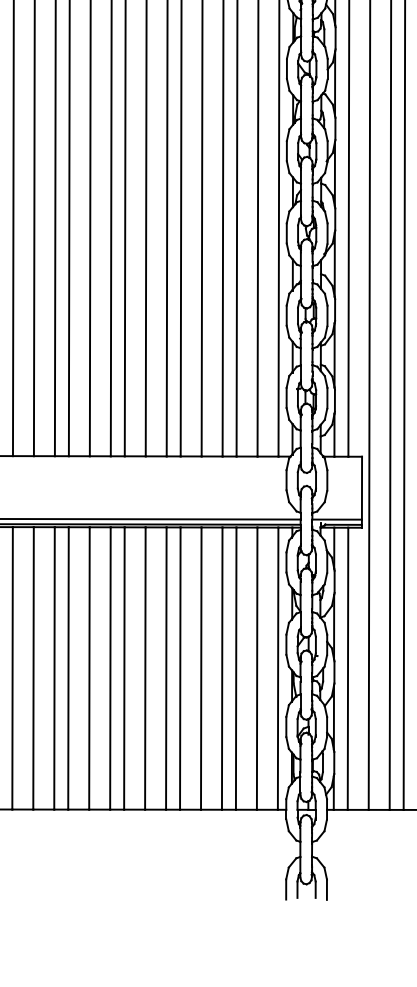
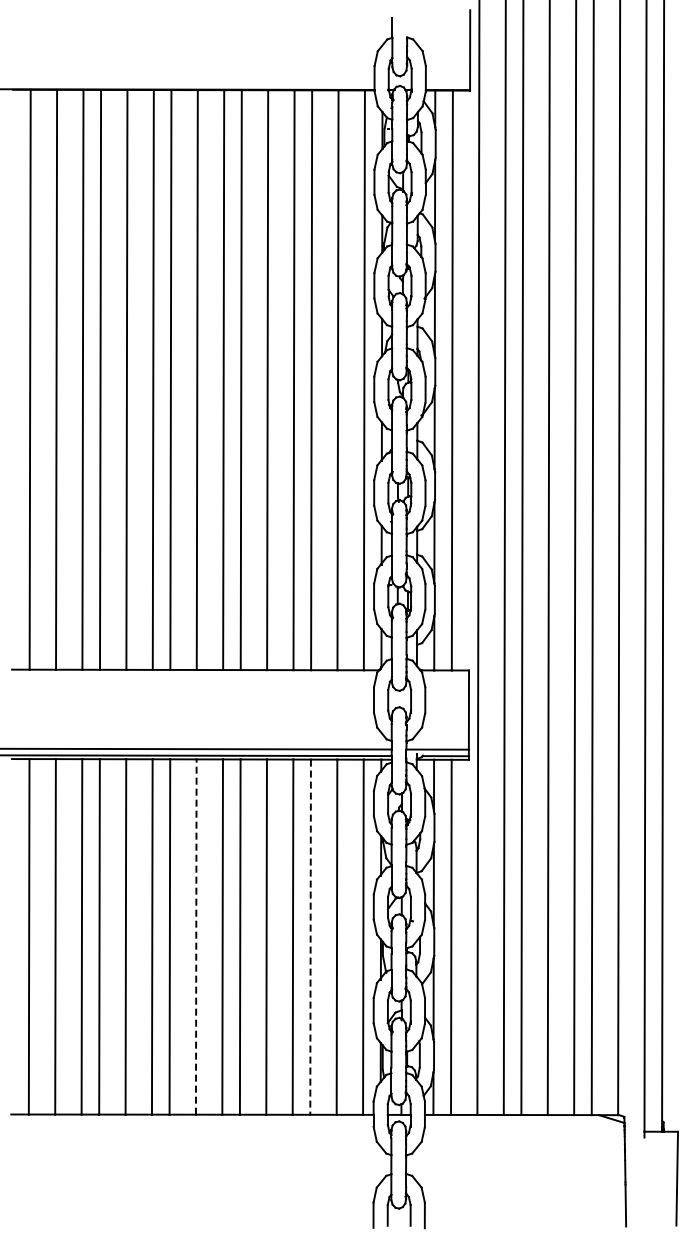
line: (145, 668) -> (196, 937), solid -> dashed
line: (236, 668) -> (310, 937), solid -> dashed

